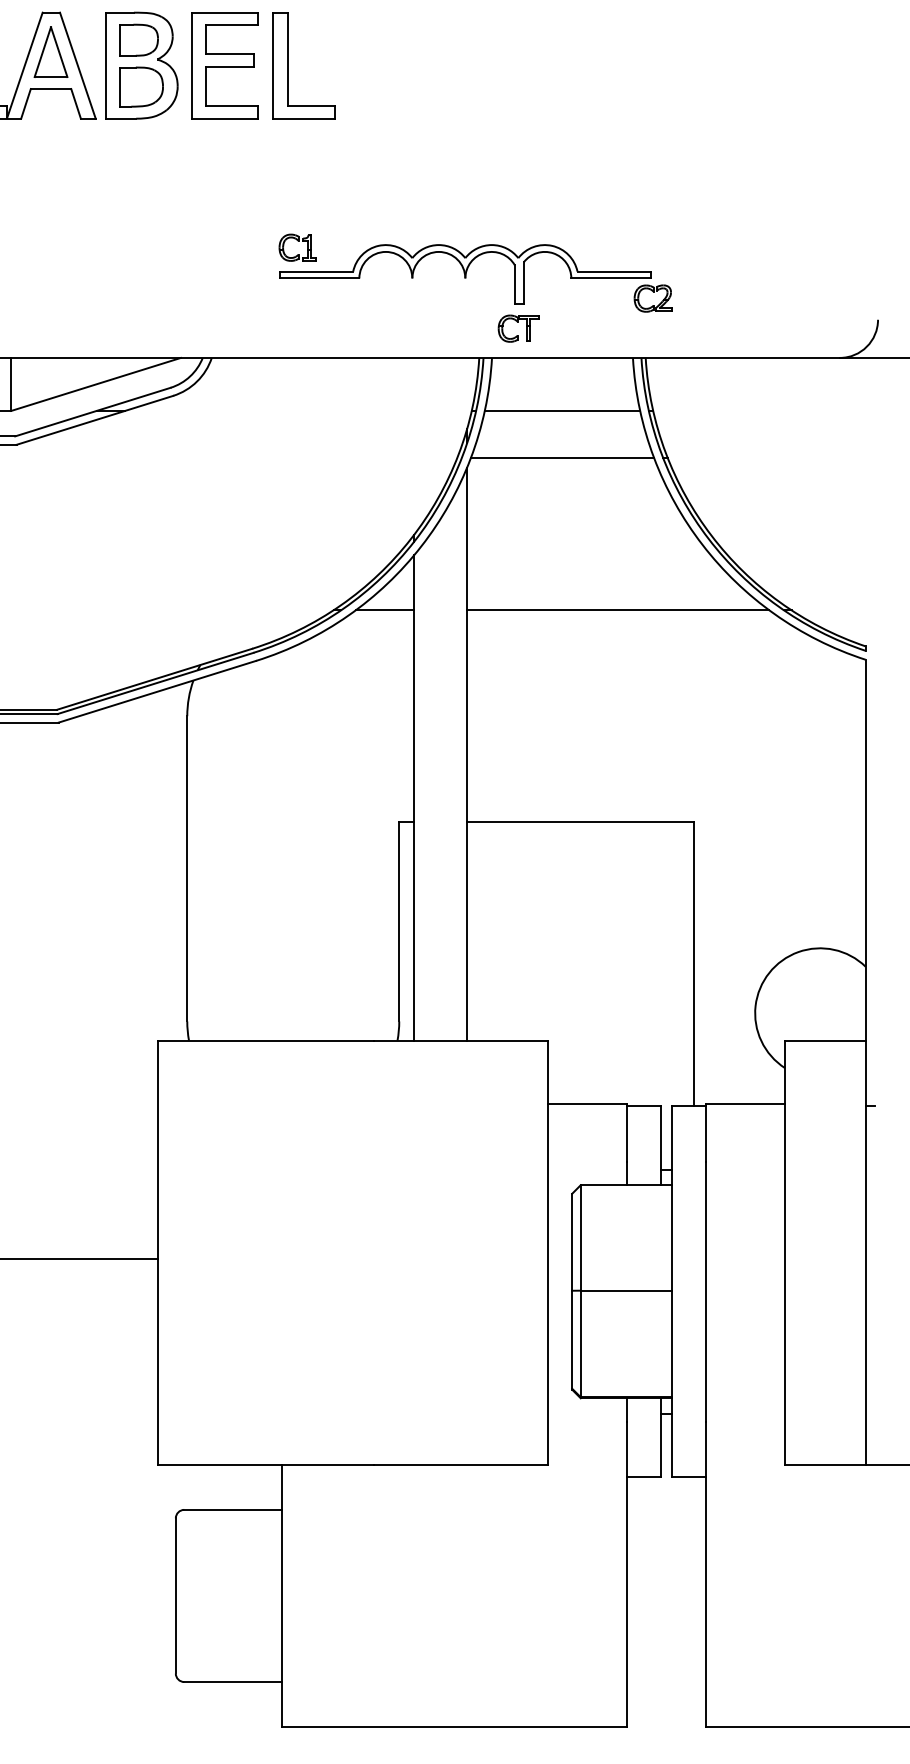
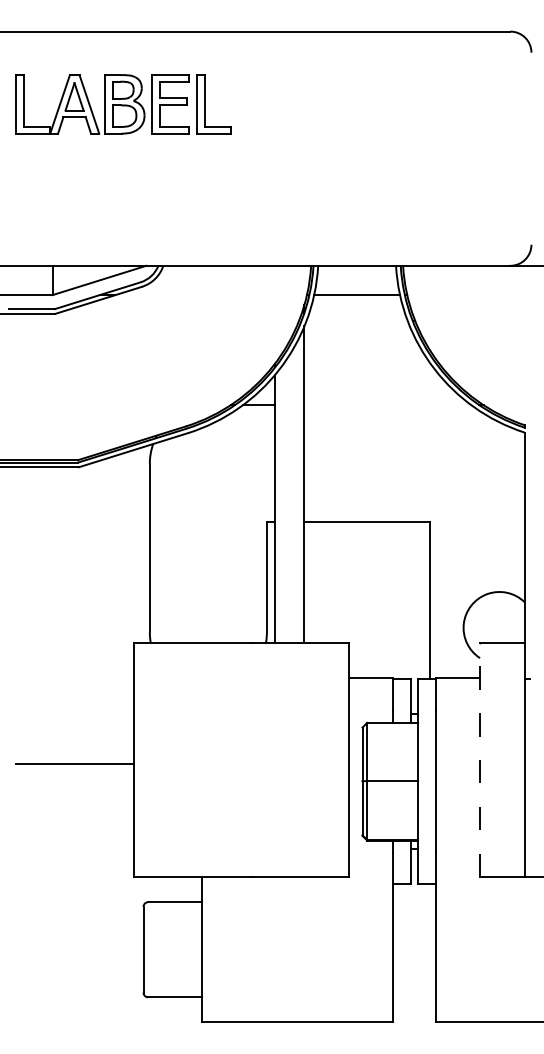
part: (467, 277) -> (304, 221), removed
line: (561, 456) -> (356, 320), removed
line: (617, 610) -> (387, 405), removed
line: (785, 1251) -> (480, 759), solid -> dashed

